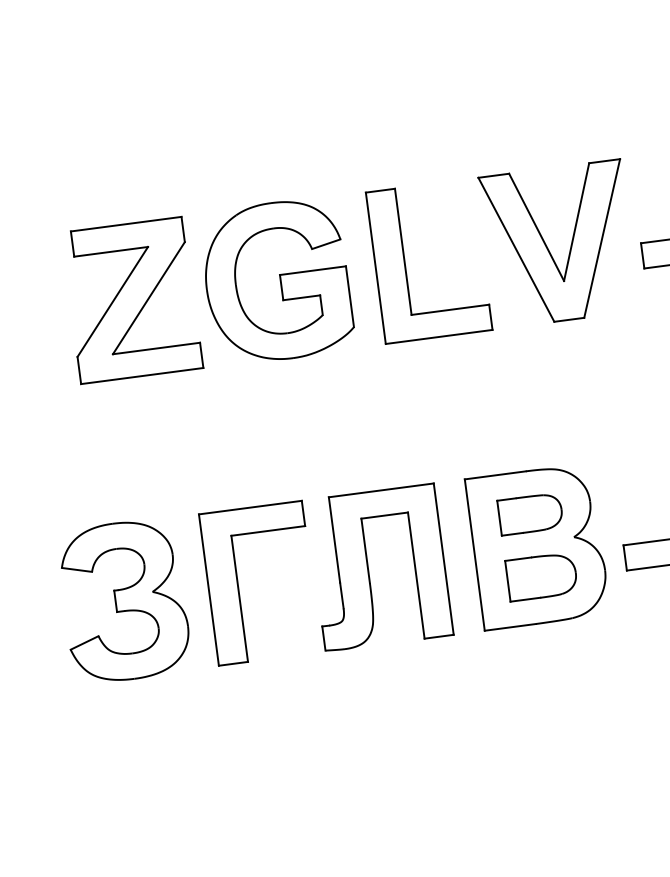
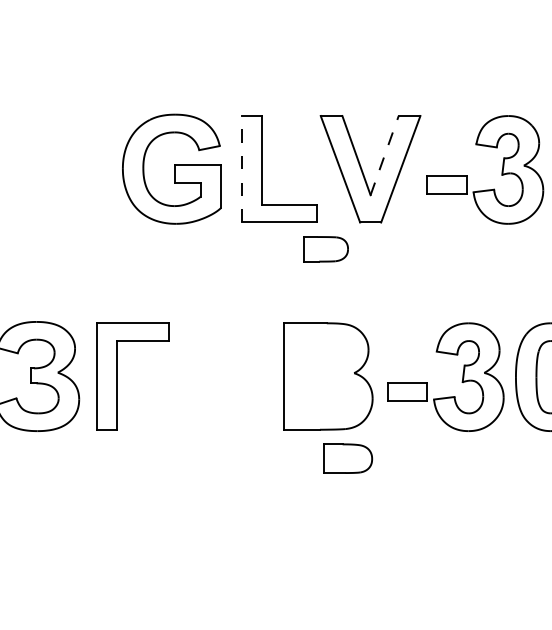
line: (576, 221) -> (384, 155), solid -> dashed
line: (375, 267) -> (241, 168), solid -> dashed
part: (130, 299) -> (69, 168), removed
part: (529, 514) -> (325, 249), moved
part: (368, 568) -> (209, 376), removed
part: (542, 576) -> (348, 458), moved

